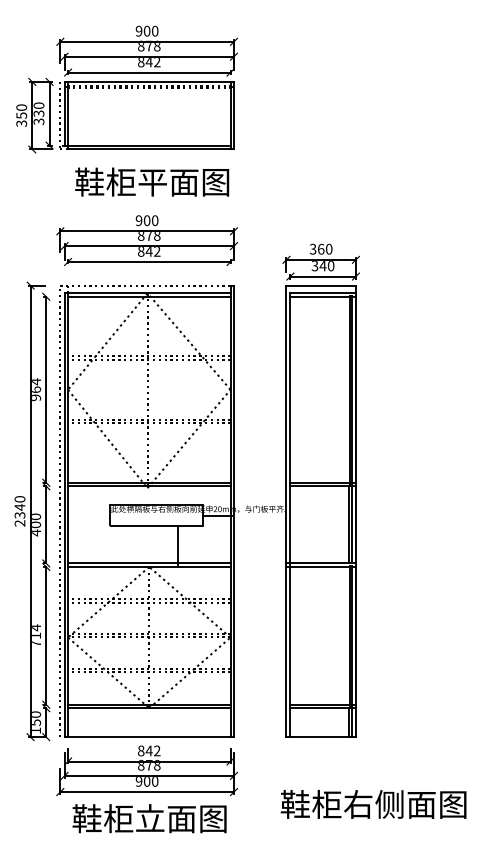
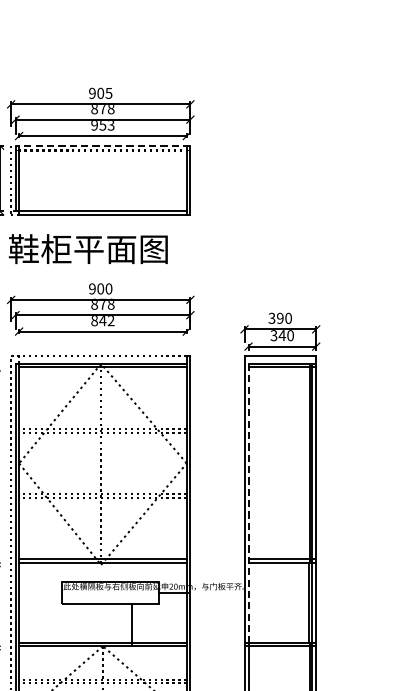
text: (154, 30) -> (108, 92), 900 -> 905
text: (149, 62) -> (103, 125), 842 -> 953
line: (149, 81) -> (103, 145), solid -> dashed
text: (152, 181) -> (88, 248), moved
text: (320, 248) -> (279, 317), 360 -> 390
line: (290, 428) -> (248, 503), solid -> dashed

